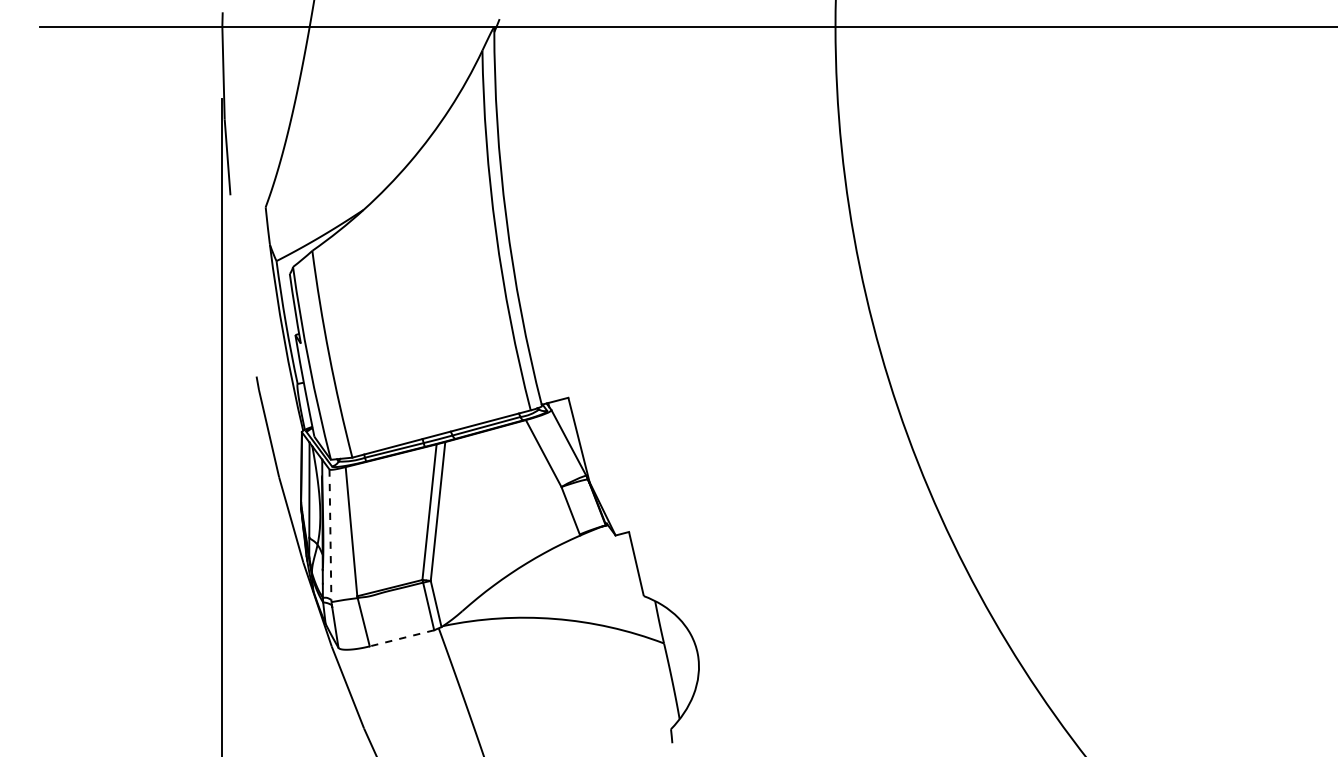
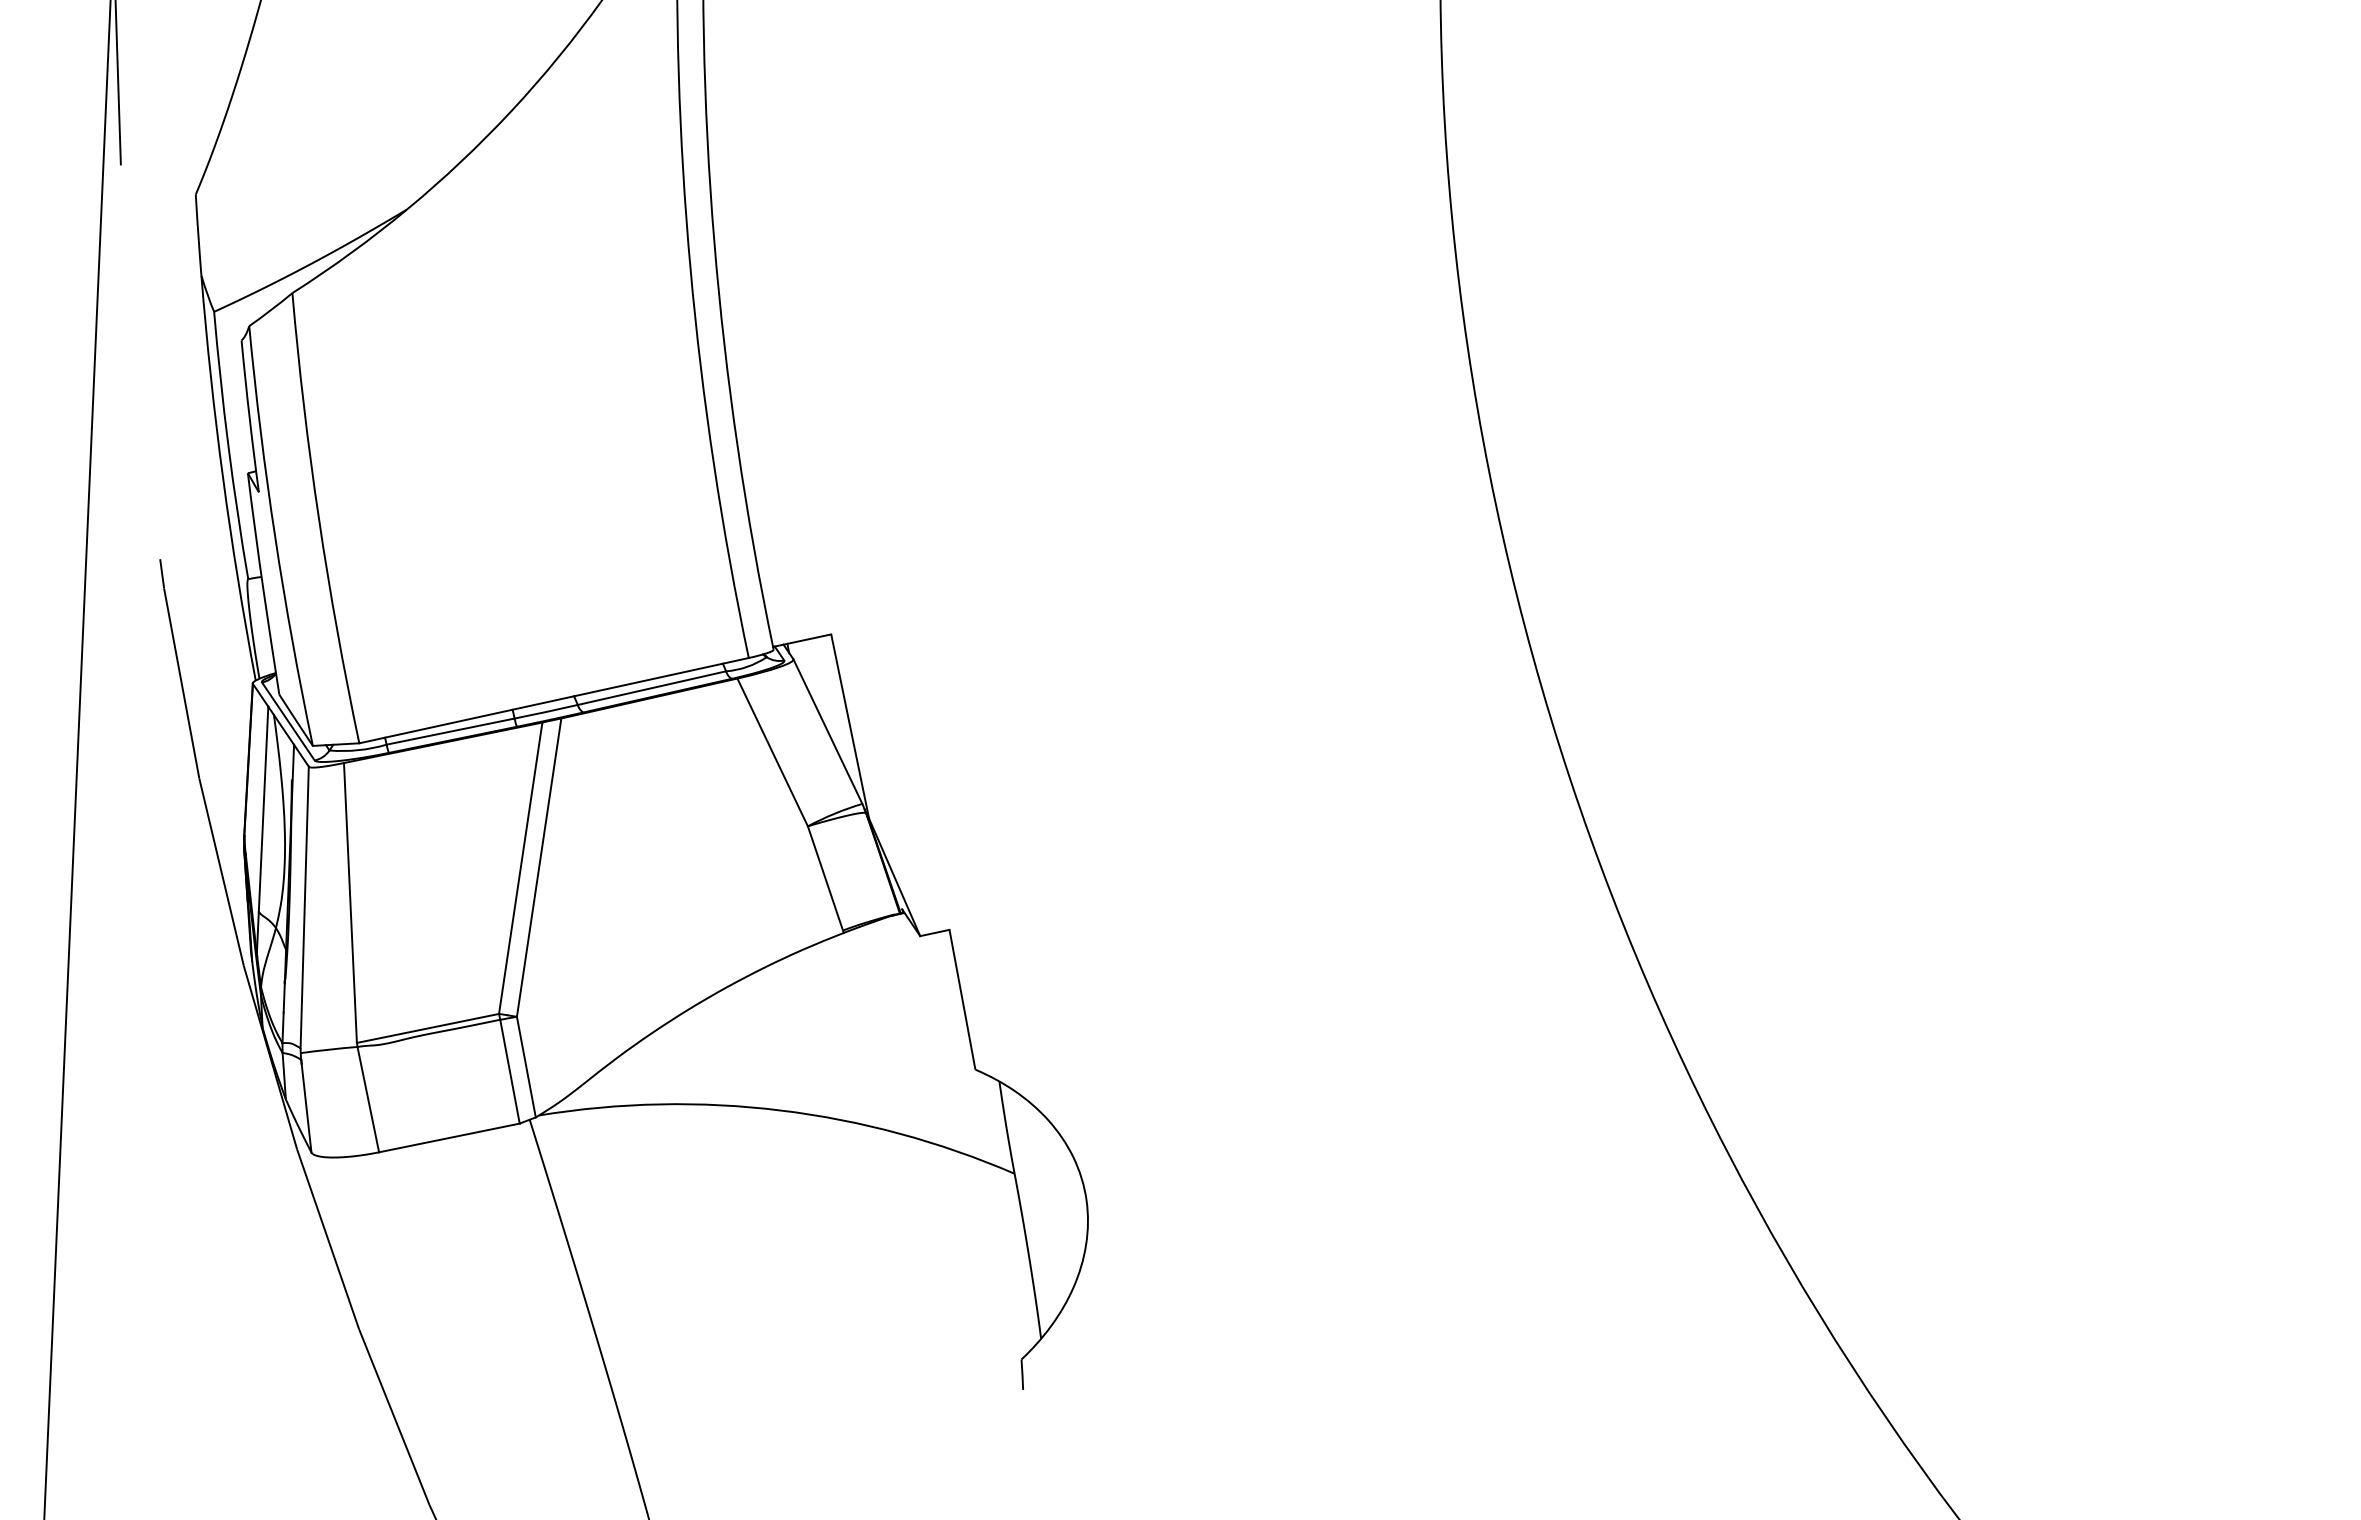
line: (330, 535) -> (304, 909), dashed -> solid
line: (401, 638) -> (448, 1138), dashed -> solid

